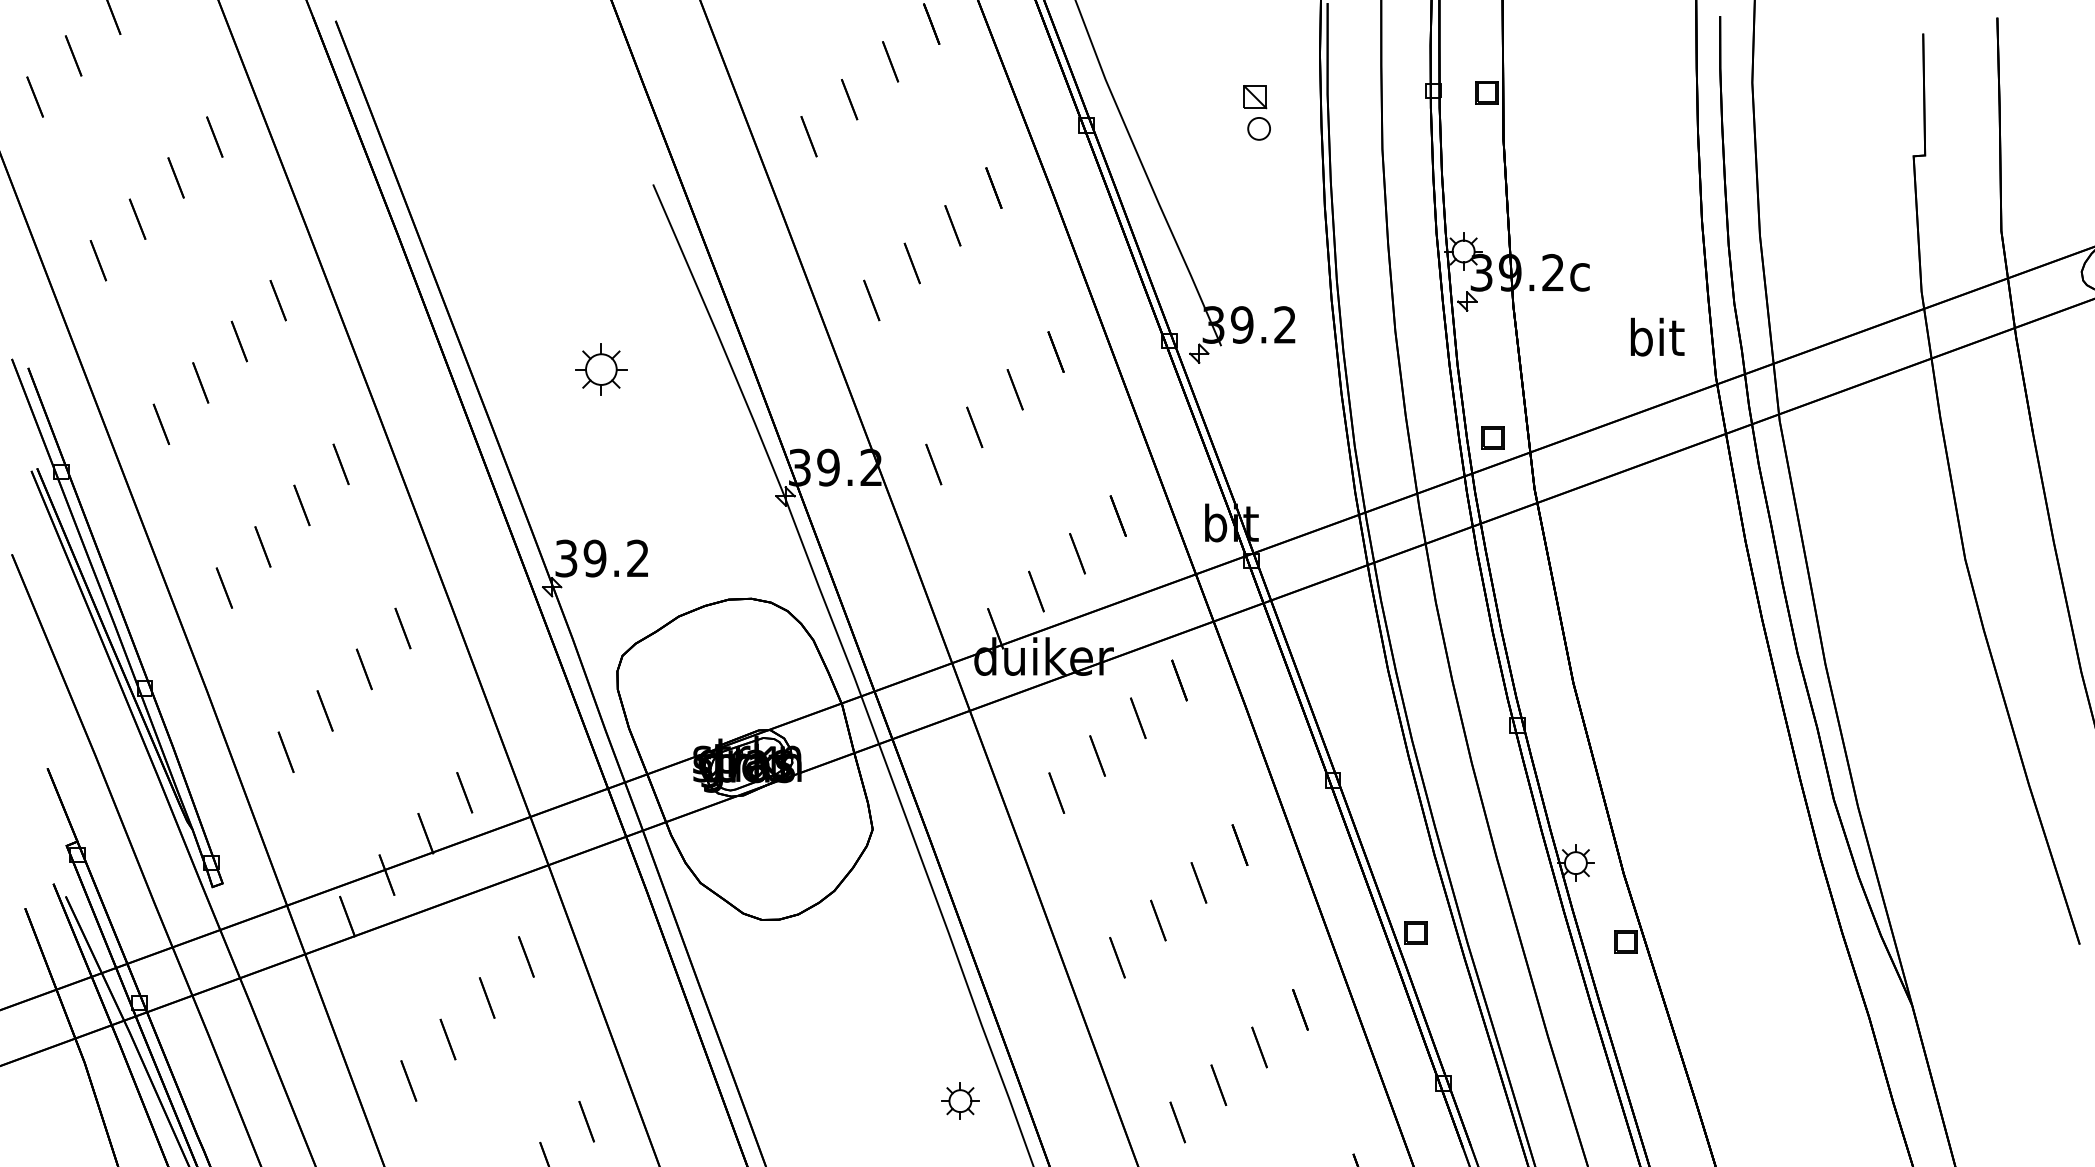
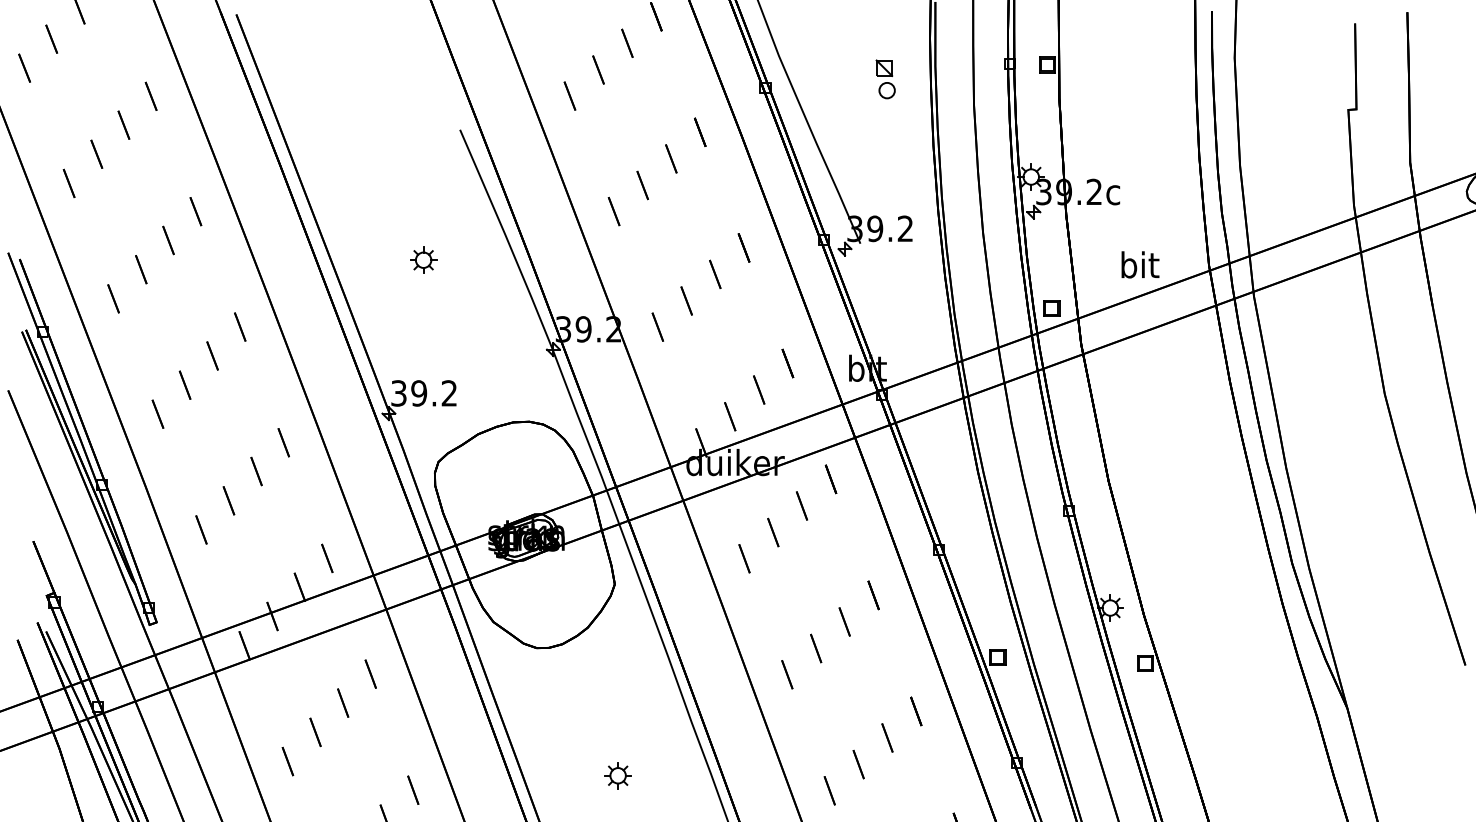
text: (1657, 336) -> (1140, 264), moved
part: (601, 369) -> (423, 260), size x0.71
part: (960, 1100) -> (618, 775), moved

